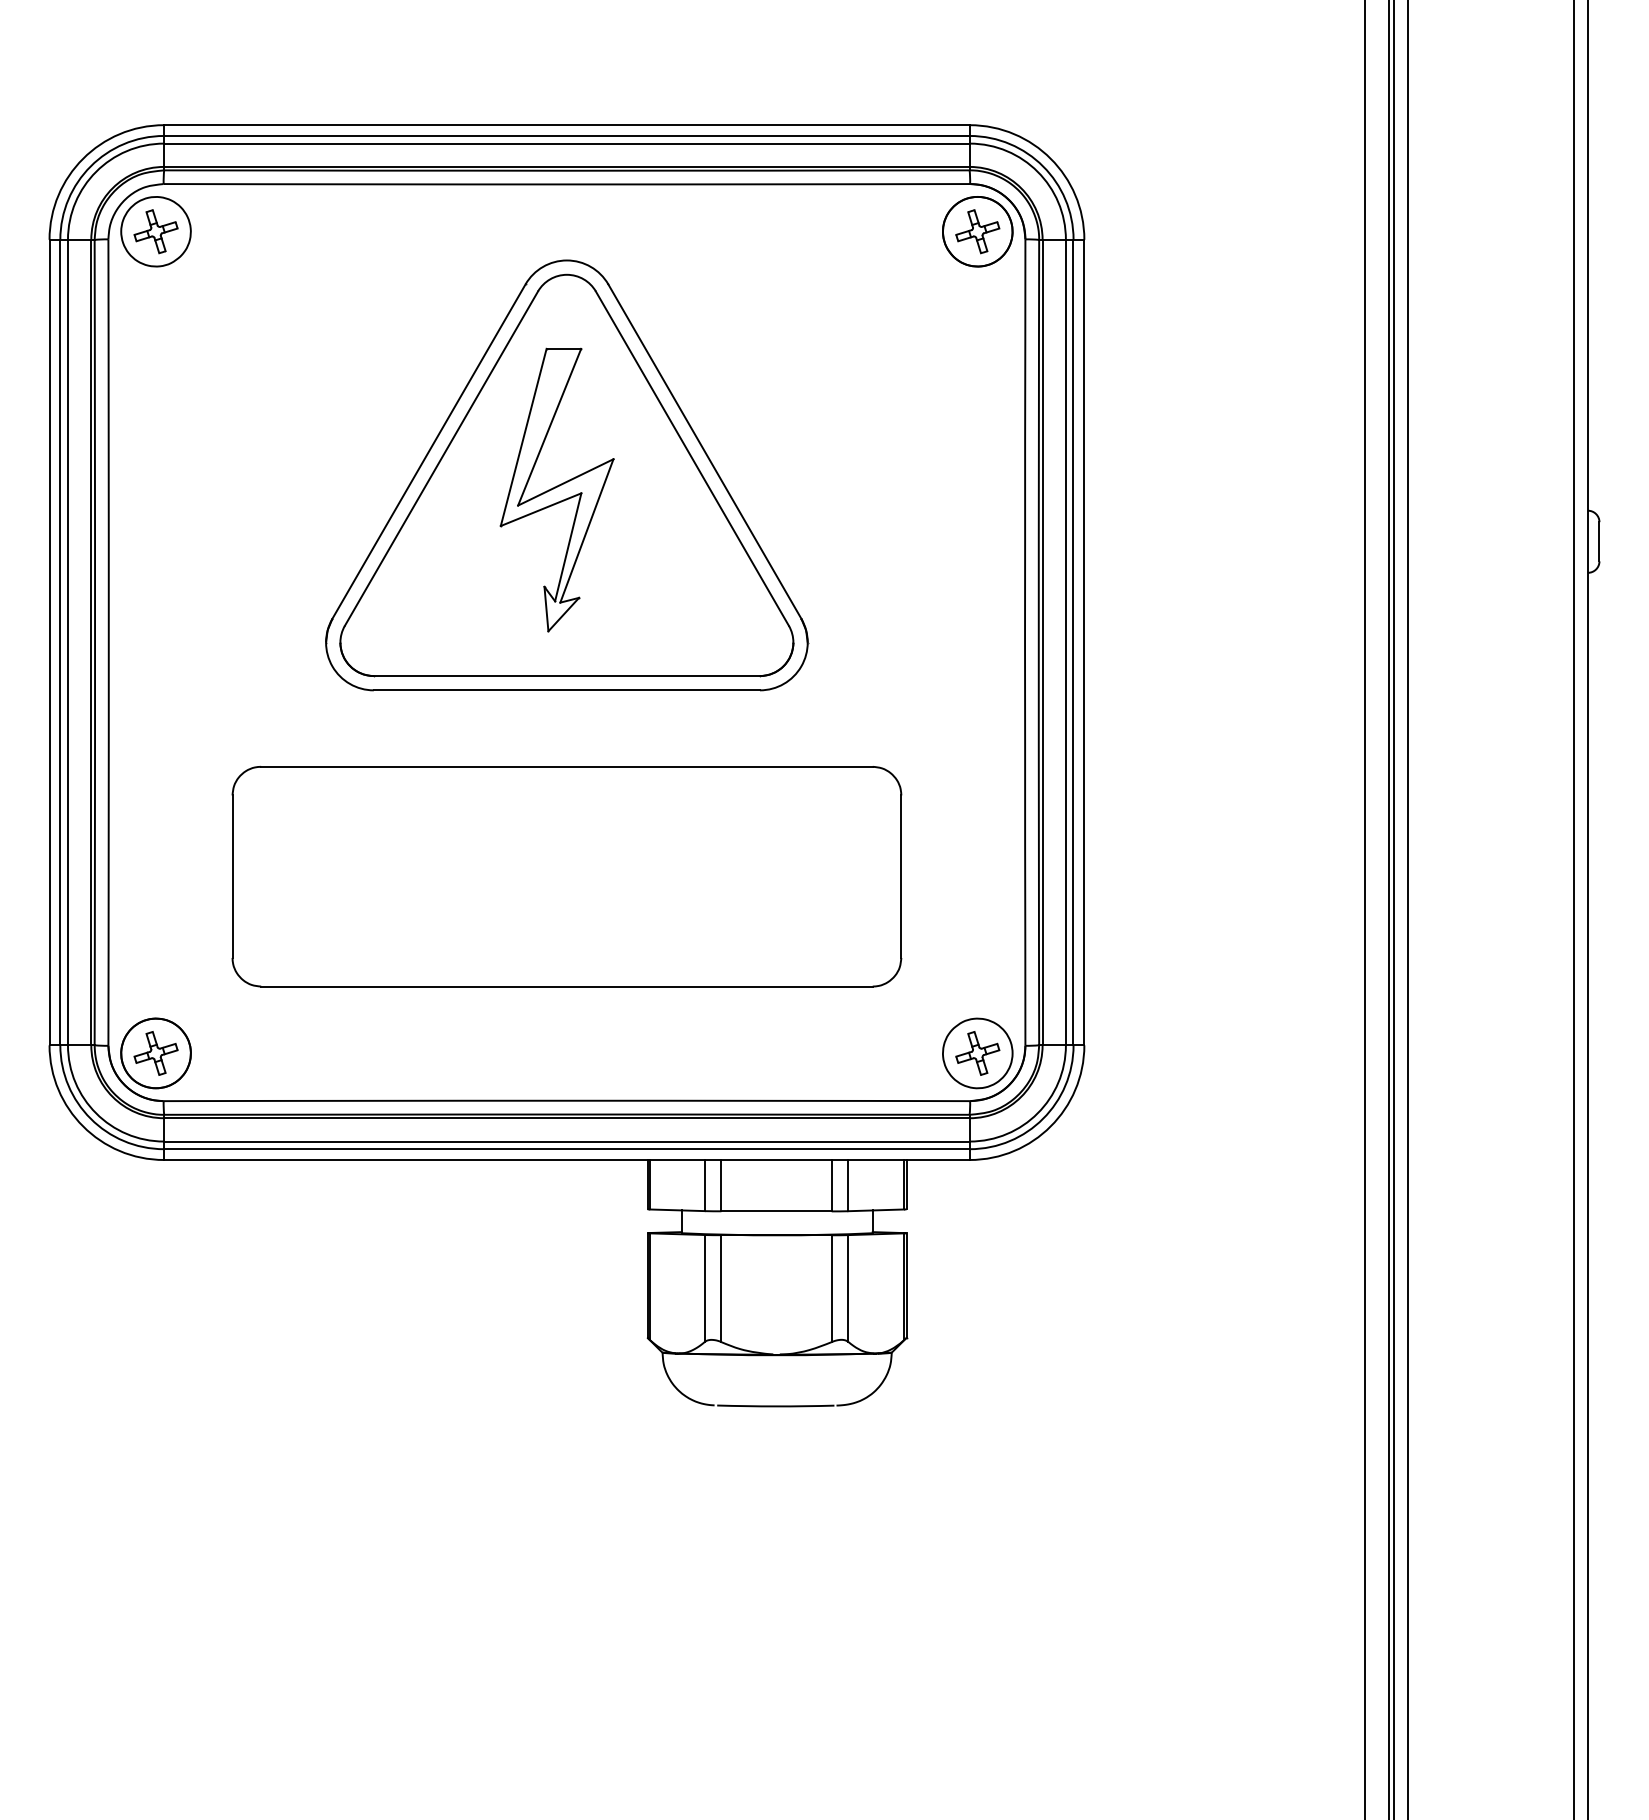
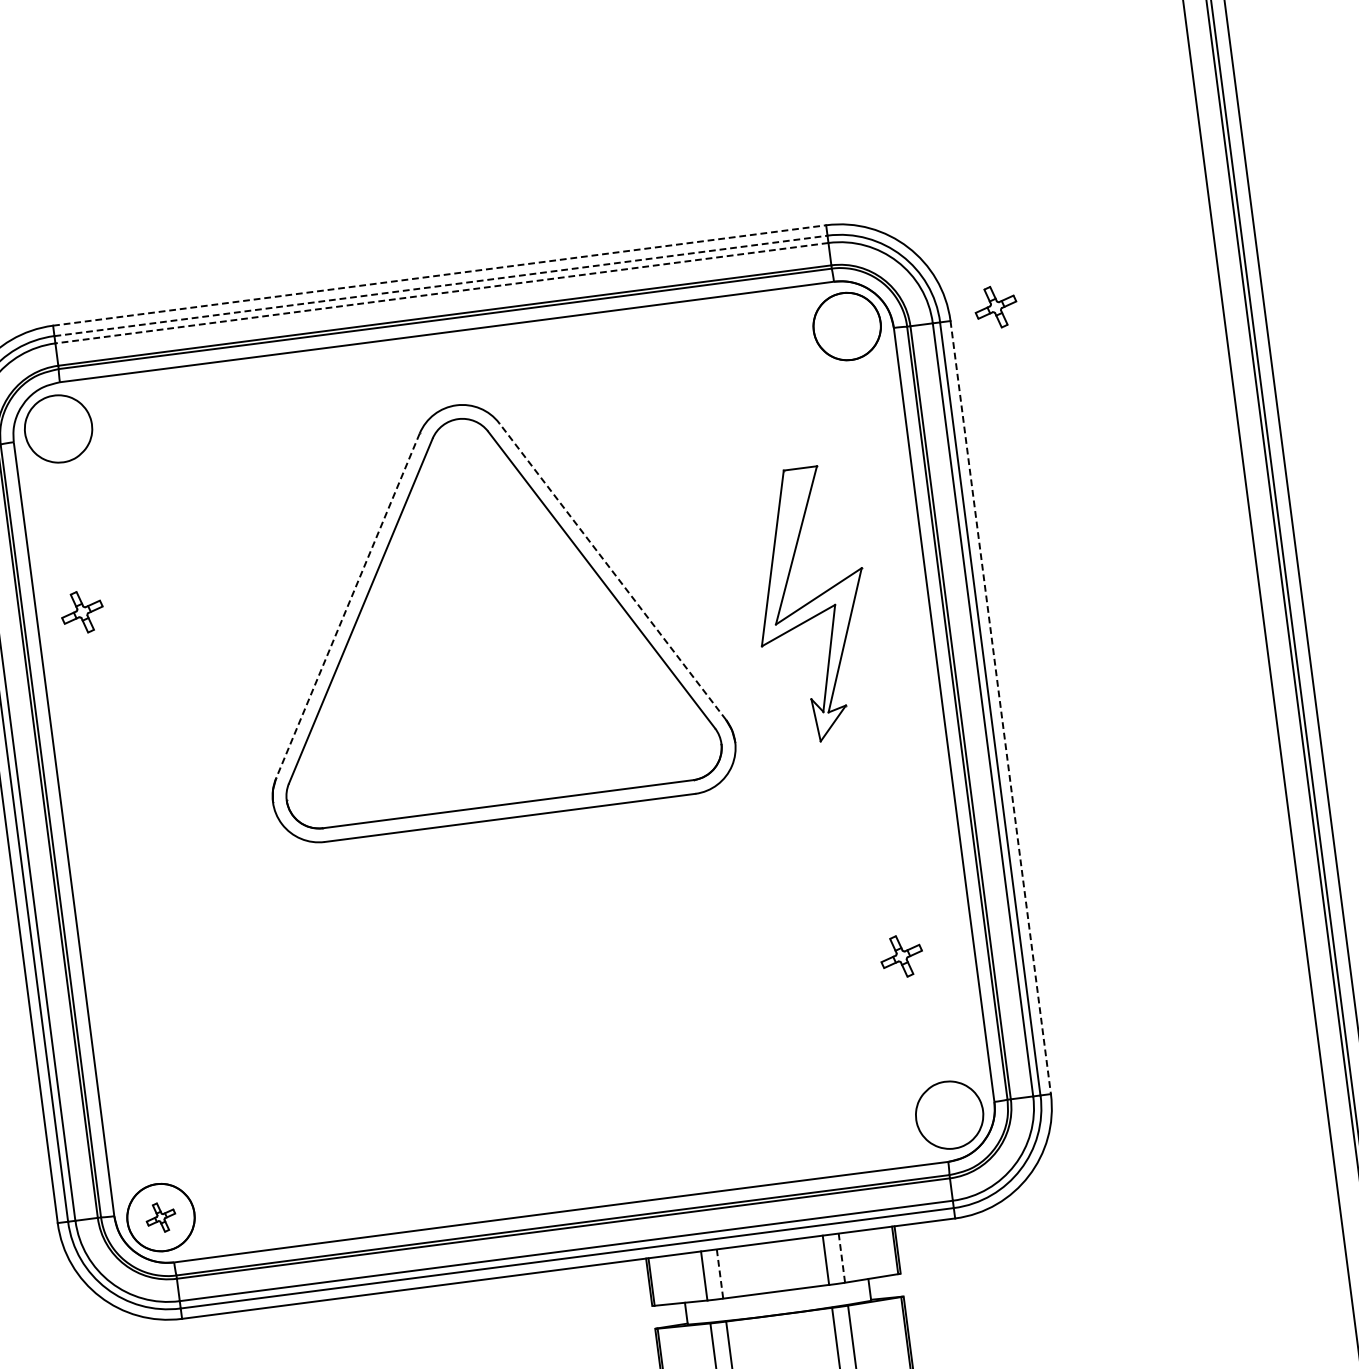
line: (566, 125) -> (439, 275), solid -> dashed
line: (566, 136) -> (440, 286), solid -> dashed
line: (566, 143) -> (441, 293), solid -> dashed
part: (155, 231) -> (81, 612), moved
part: (977, 231) -> (995, 307), moved
line: (428, 451) -> (347, 605), solid -> dashed
line: (704, 451) -> (612, 571), solid -> dashed
part: (556, 489) -> (810, 604), moved
line: (1084, 642) -> (1000, 707), solid -> dashed
part: (566, 876) -> (532, 996), removed
part: (155, 1053) -> (160, 1217), size x0.7
part: (977, 1053) -> (901, 956), moved
line: (721, 1185) -> (720, 1273), solid -> dashed
line: (848, 1185) -> (842, 1258), solid -> dashed

